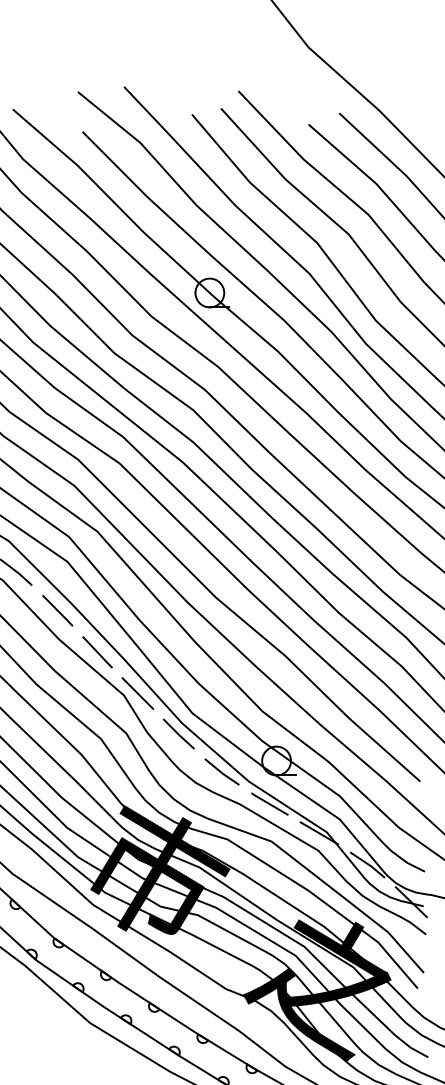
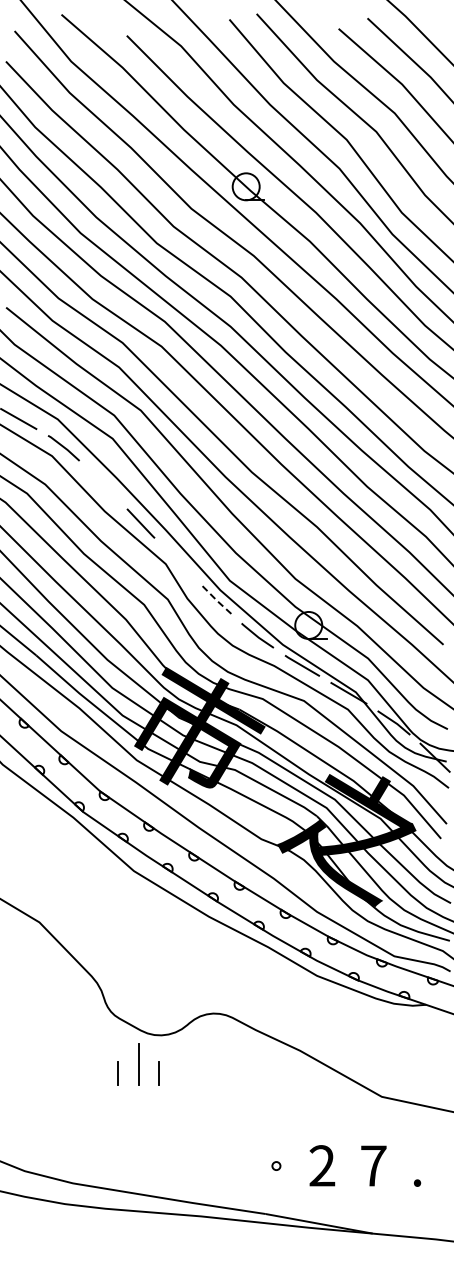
line: (57, 610) -> (103, 484), removed
line: (137, 692) -> (178, 561), removed
line: (179, 735) -> (217, 601), solid -> dashed

